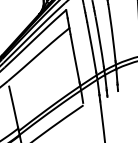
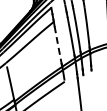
line: (74, 57) -> (57, 44), solid -> dashed

